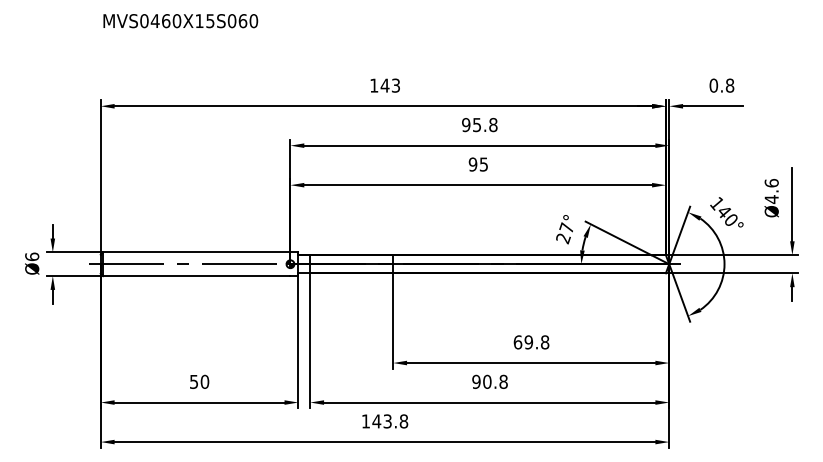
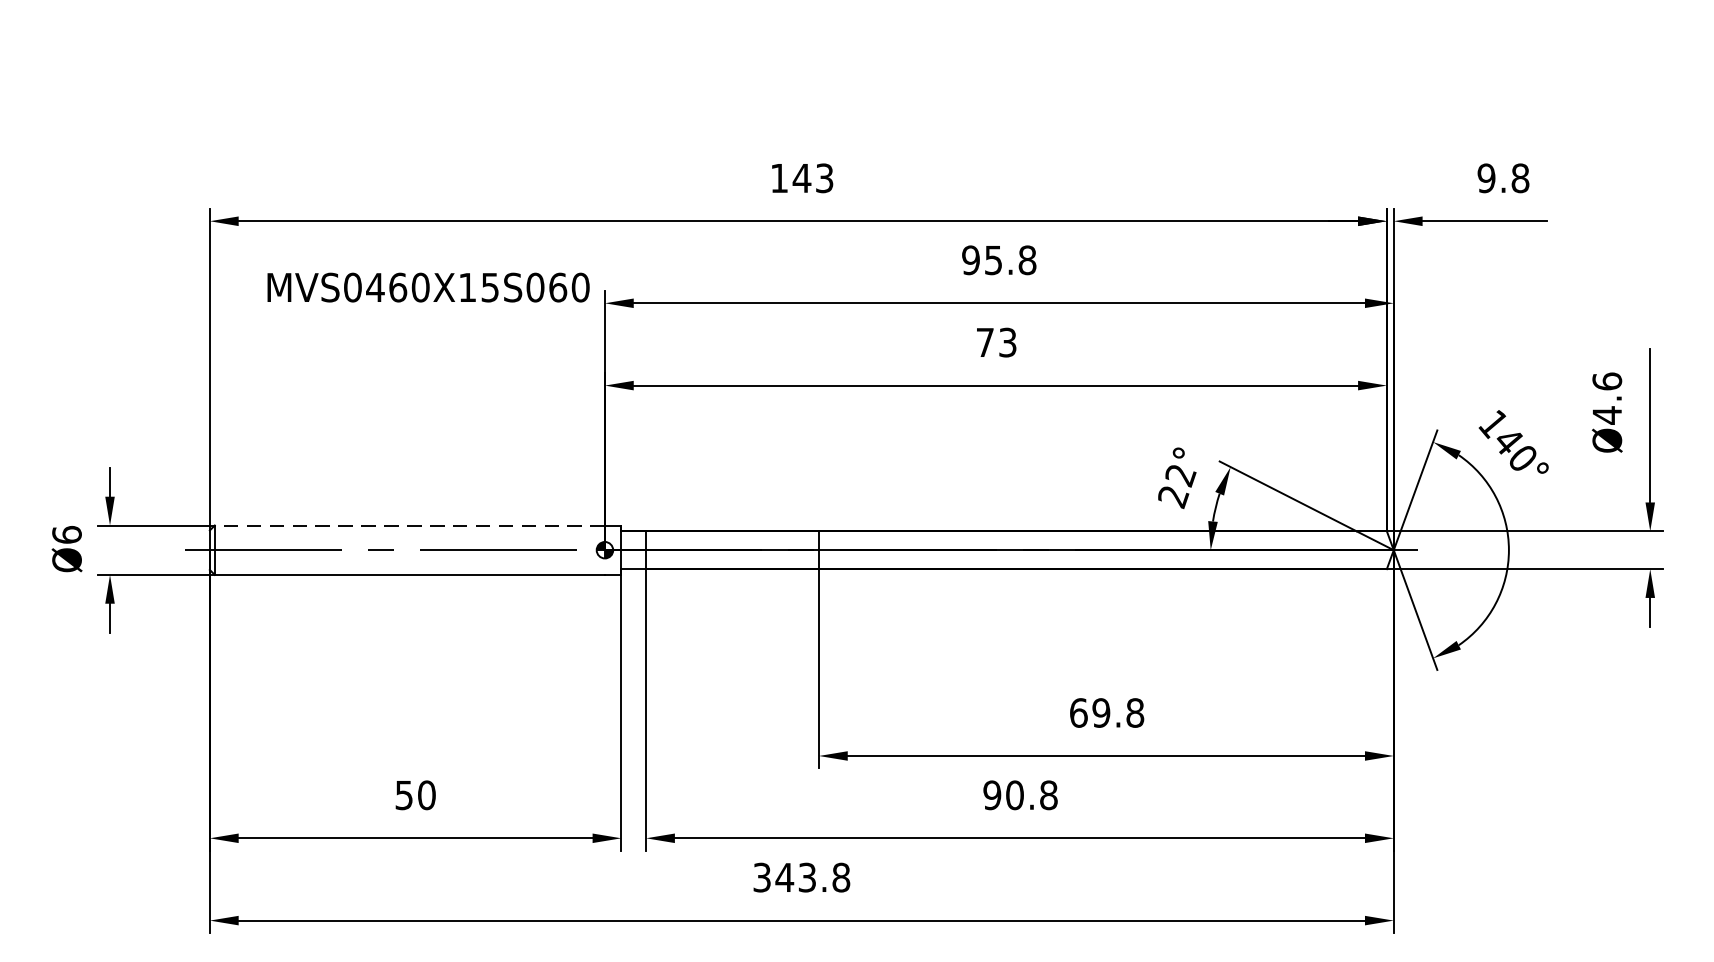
text: (180, 21) -> (427, 288), moved
text: (713, 85) -> (1485, 177), 0.8 -> 9.8
text: (477, 164) -> (994, 342), 95 -> 73
text: (566, 228) -> (1179, 475), 27° -> 22°
line: (196, 252) -> (409, 525), solid -> dashed
text: (365, 421) -> (761, 877), 143.8 -> 343.8

